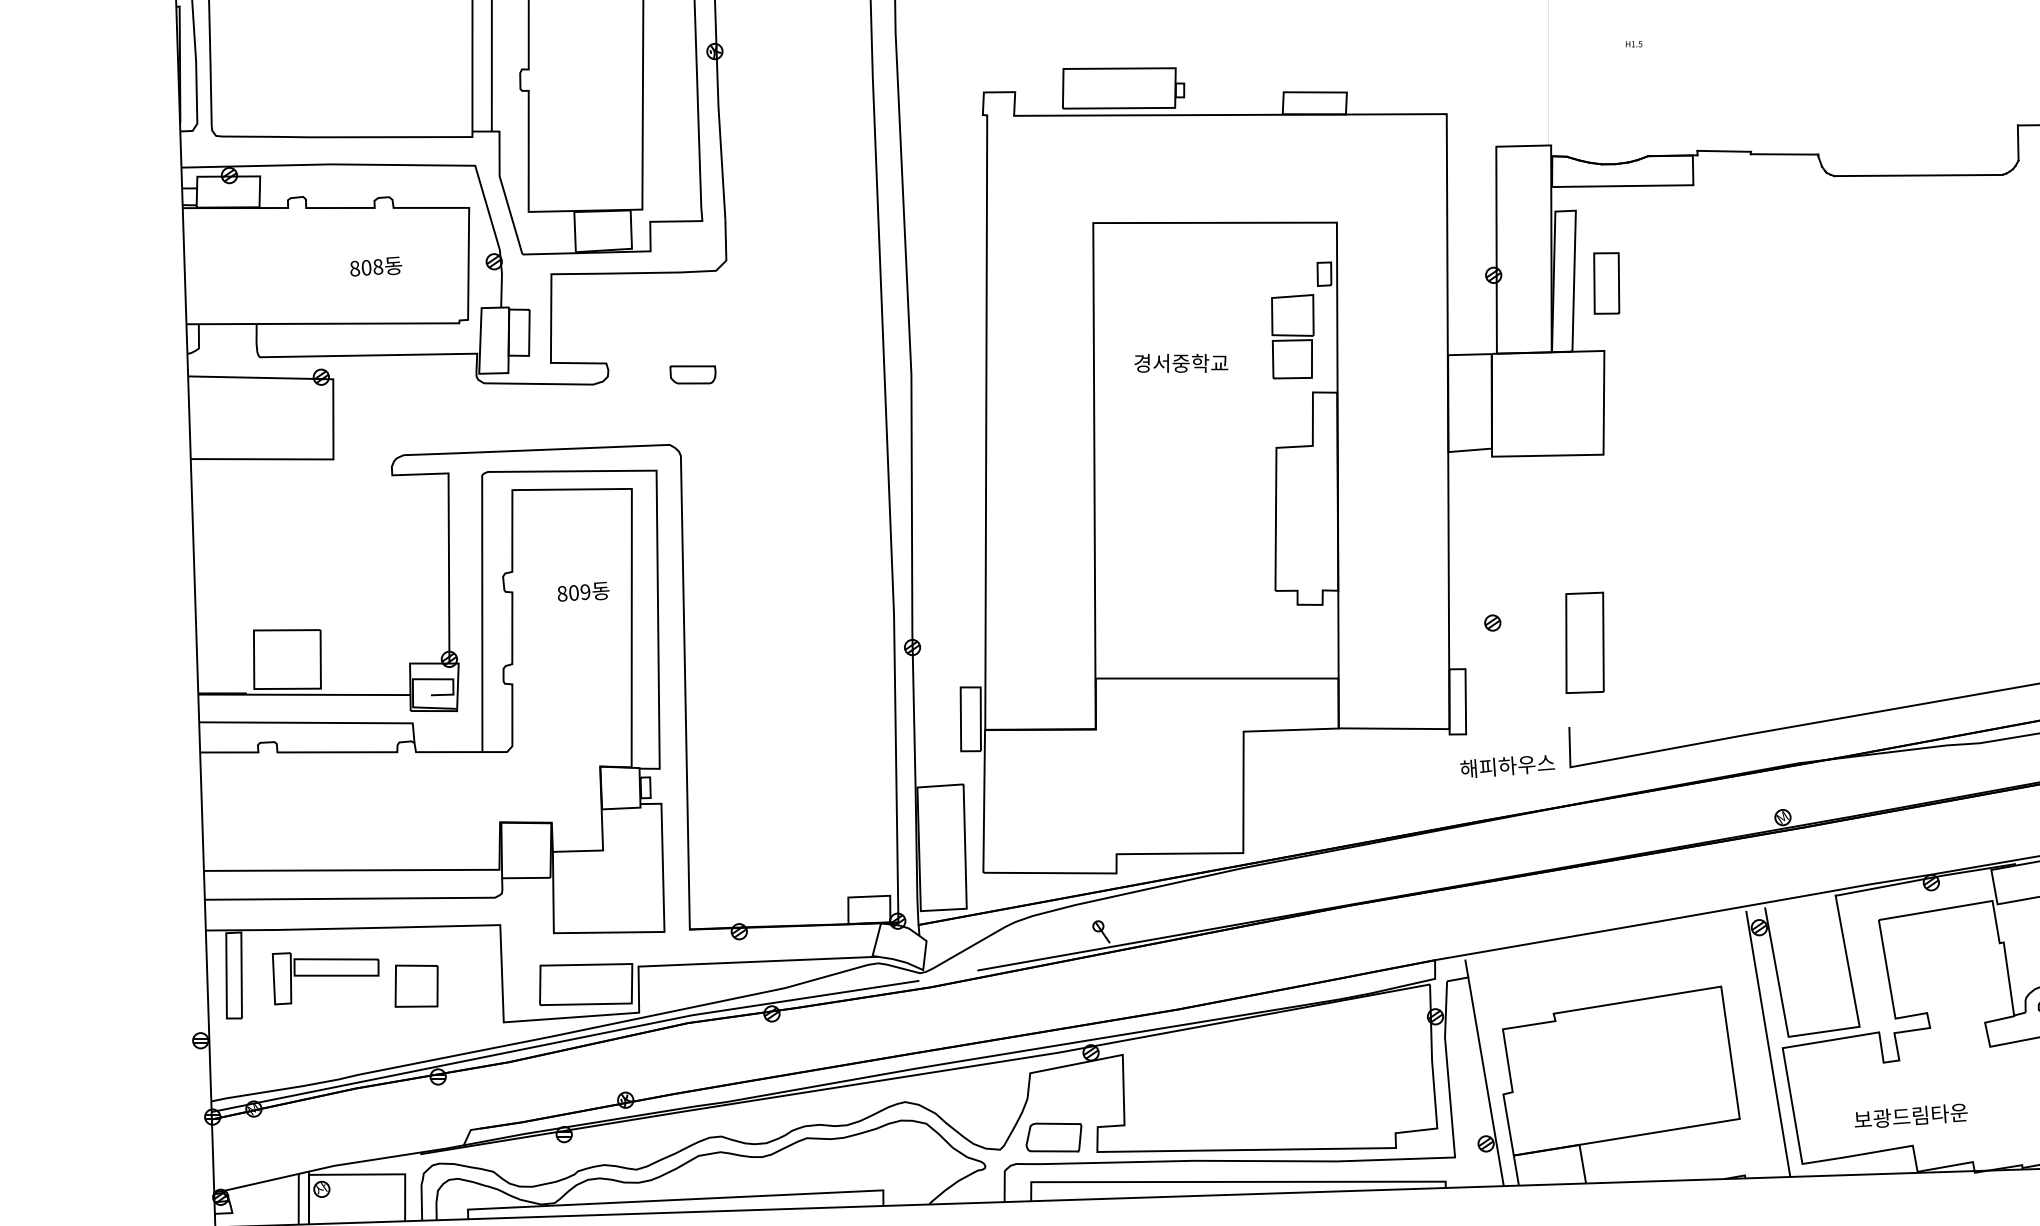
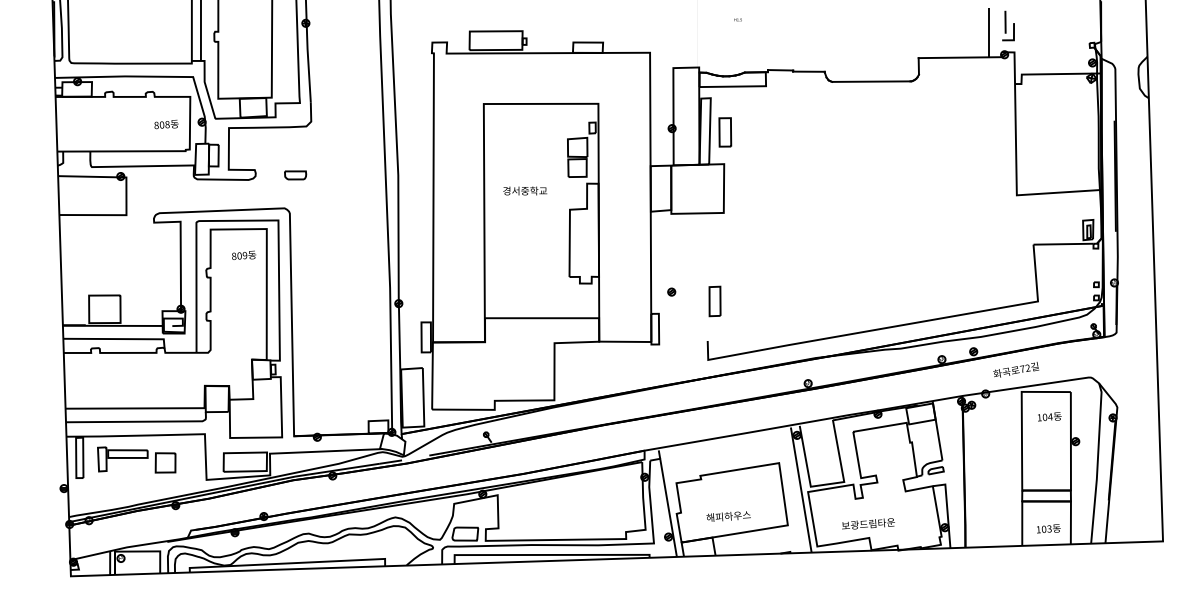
text: (376, 266) -> (166, 124), moved
text: (1181, 362) -> (525, 190), moved
text: (584, 589) -> (244, 254), moved
part: (1583, 642) -> (714, 301), size x0.62
text: (1507, 766) -> (728, 516), moved

